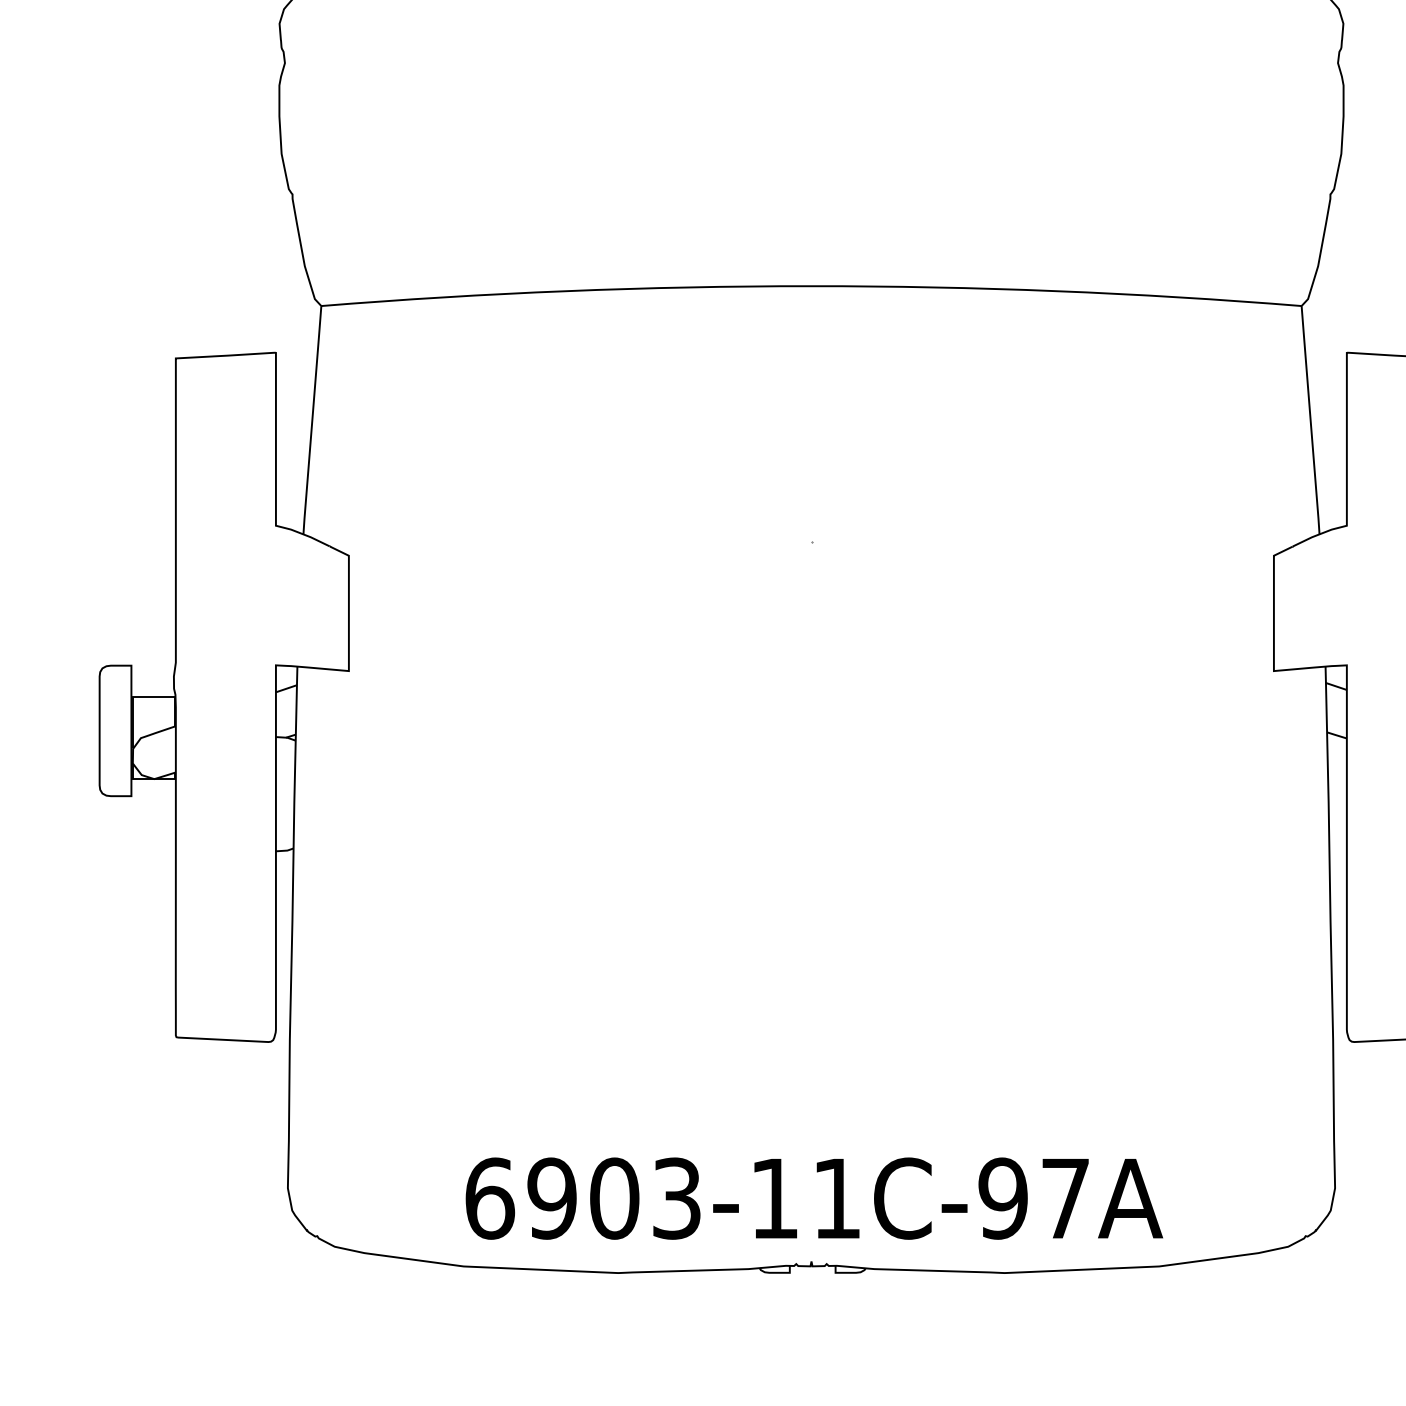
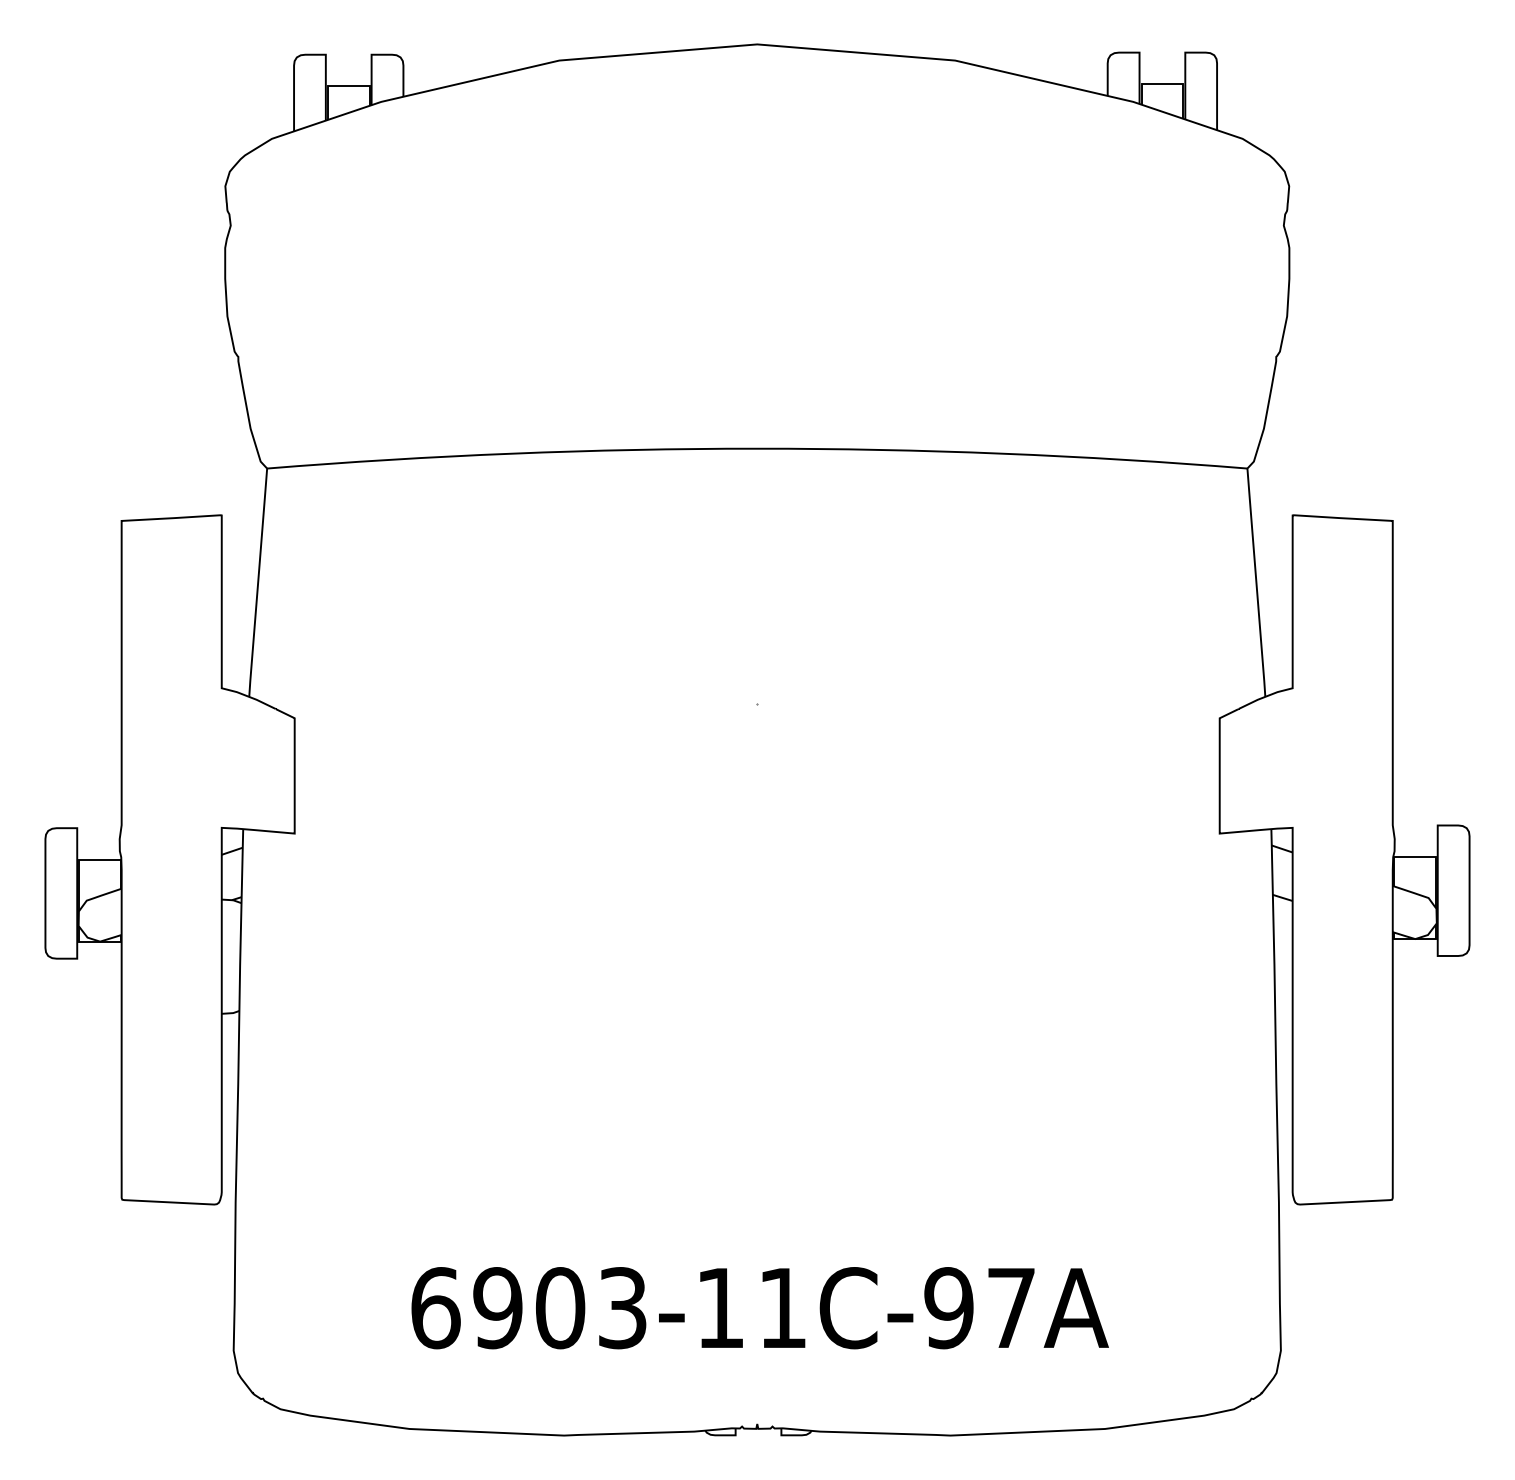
text: (813, 1198) -> (759, 1308), moved

